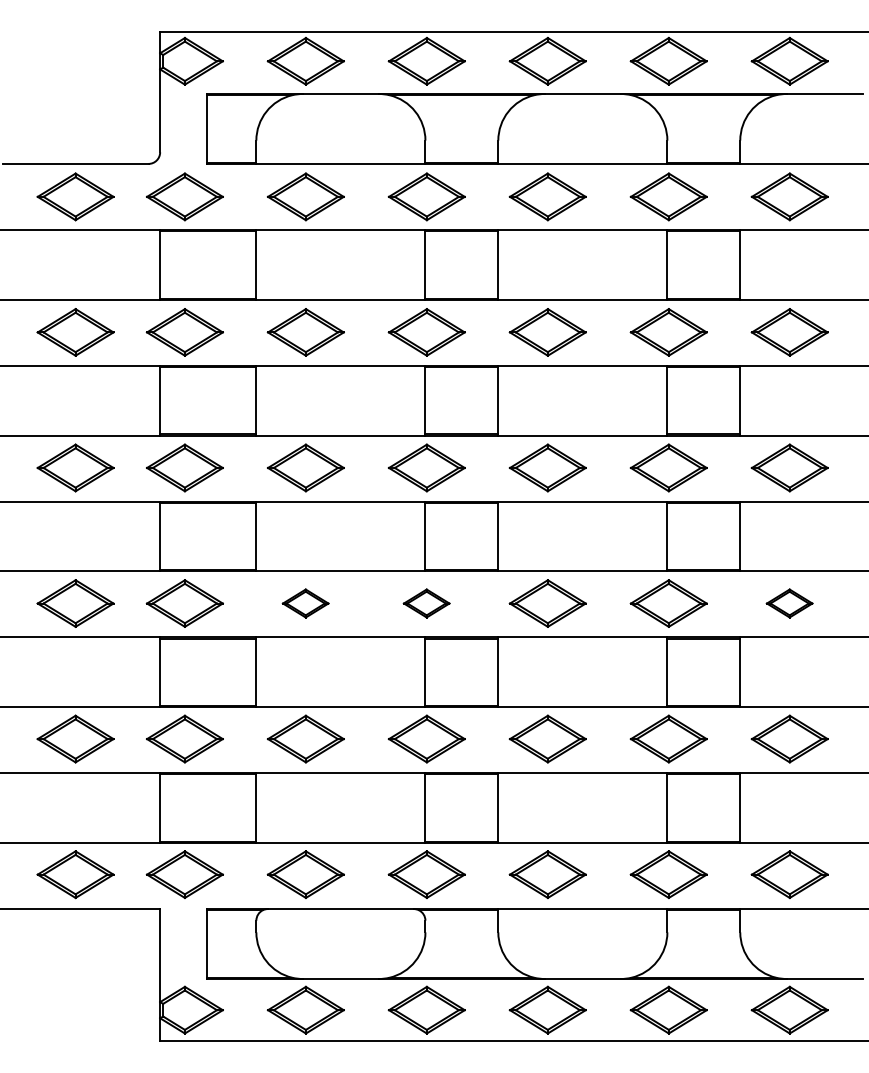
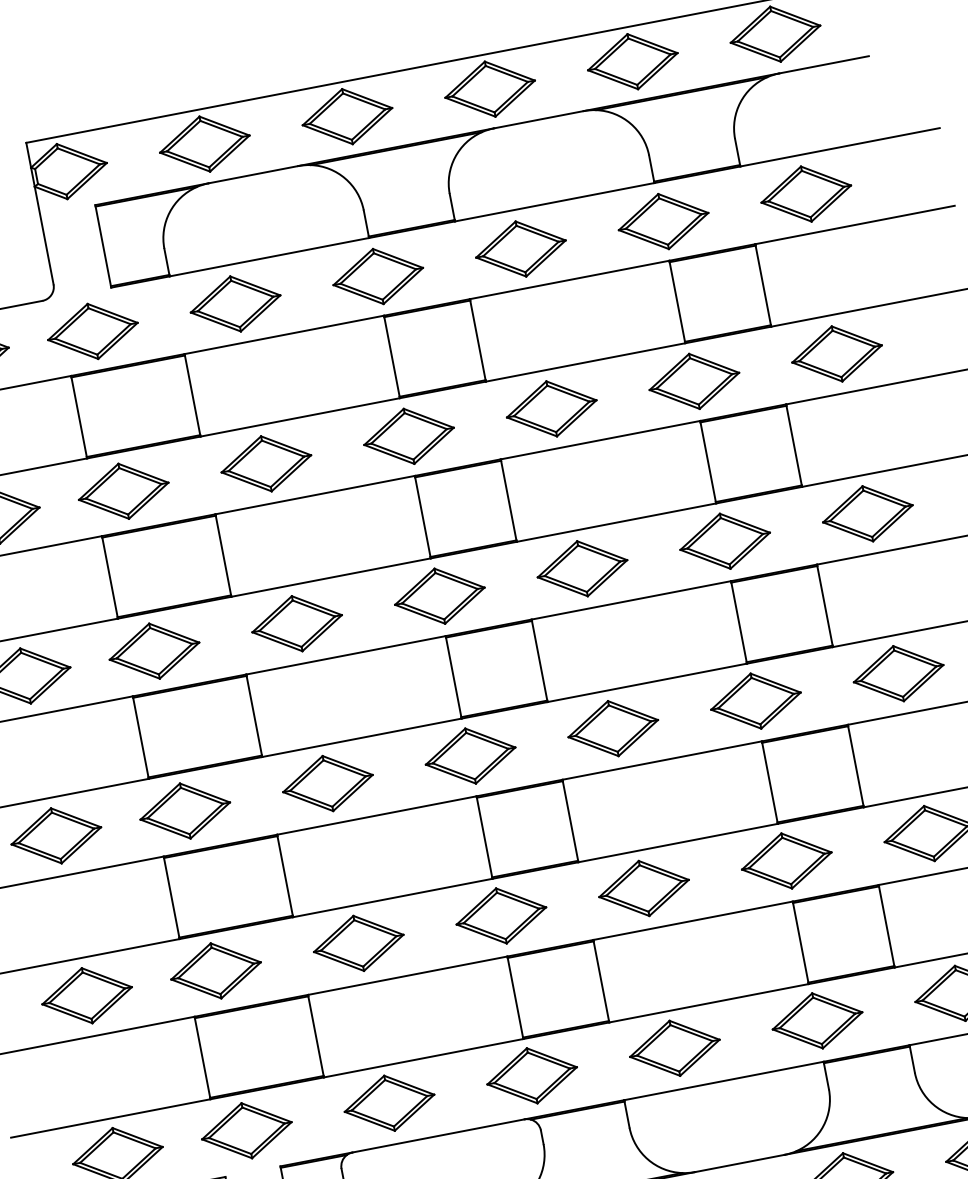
part: (305, 603) -> (327, 783), size x1.67
part: (426, 603) -> (470, 756), size x1.67
part: (789, 603) -> (898, 673), size x1.67

